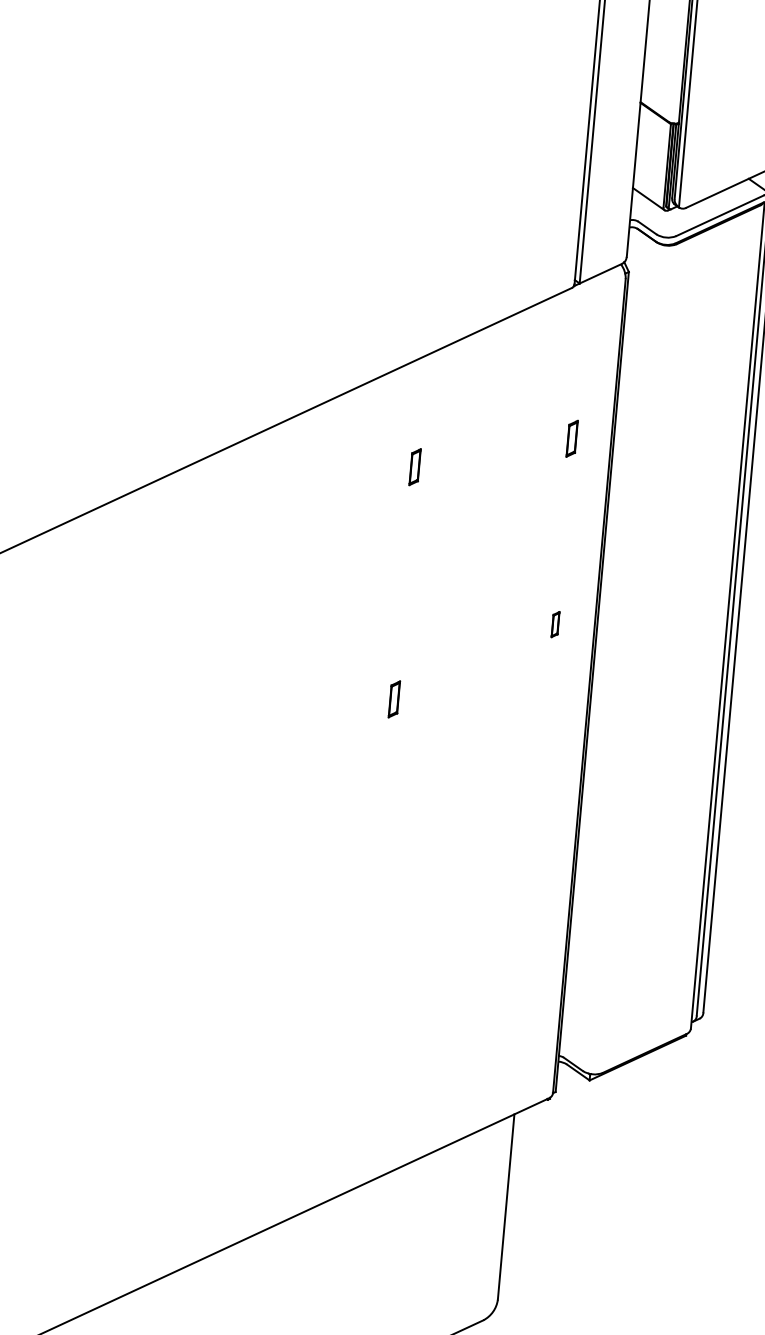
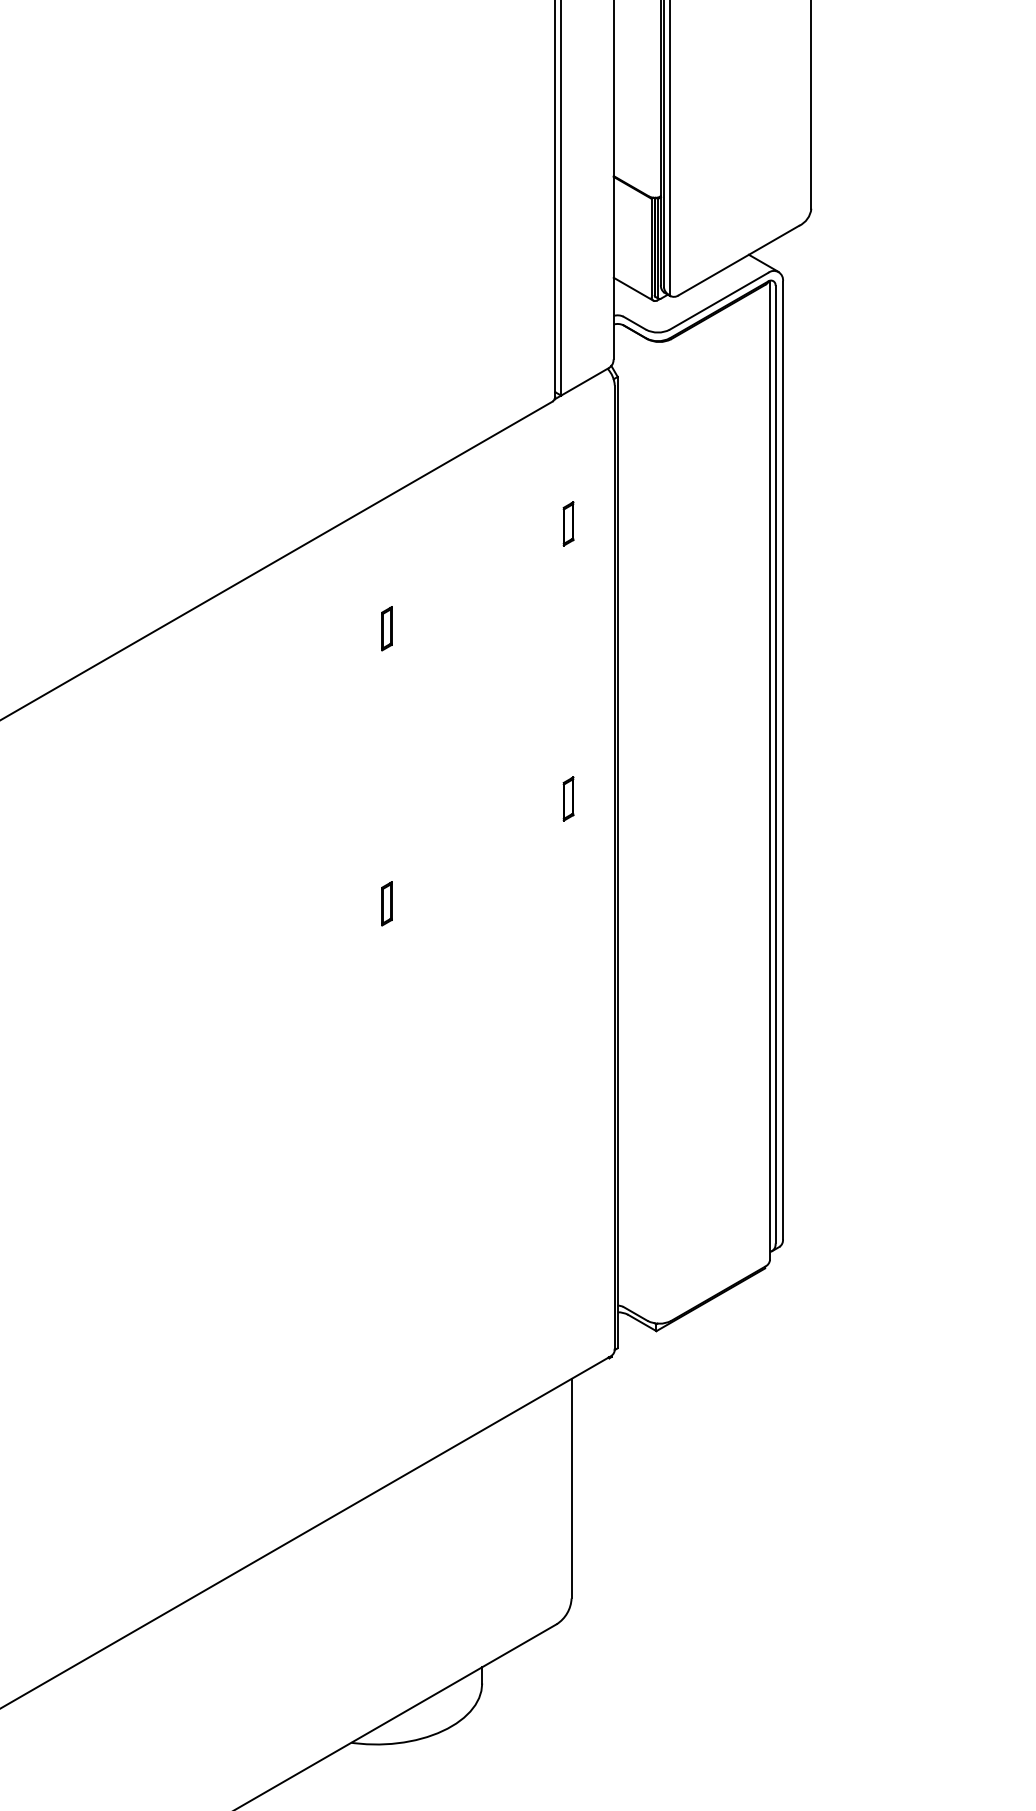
part: (572, 438) -> (568, 523), moved
part: (555, 624) -> (568, 798), size x1.43

